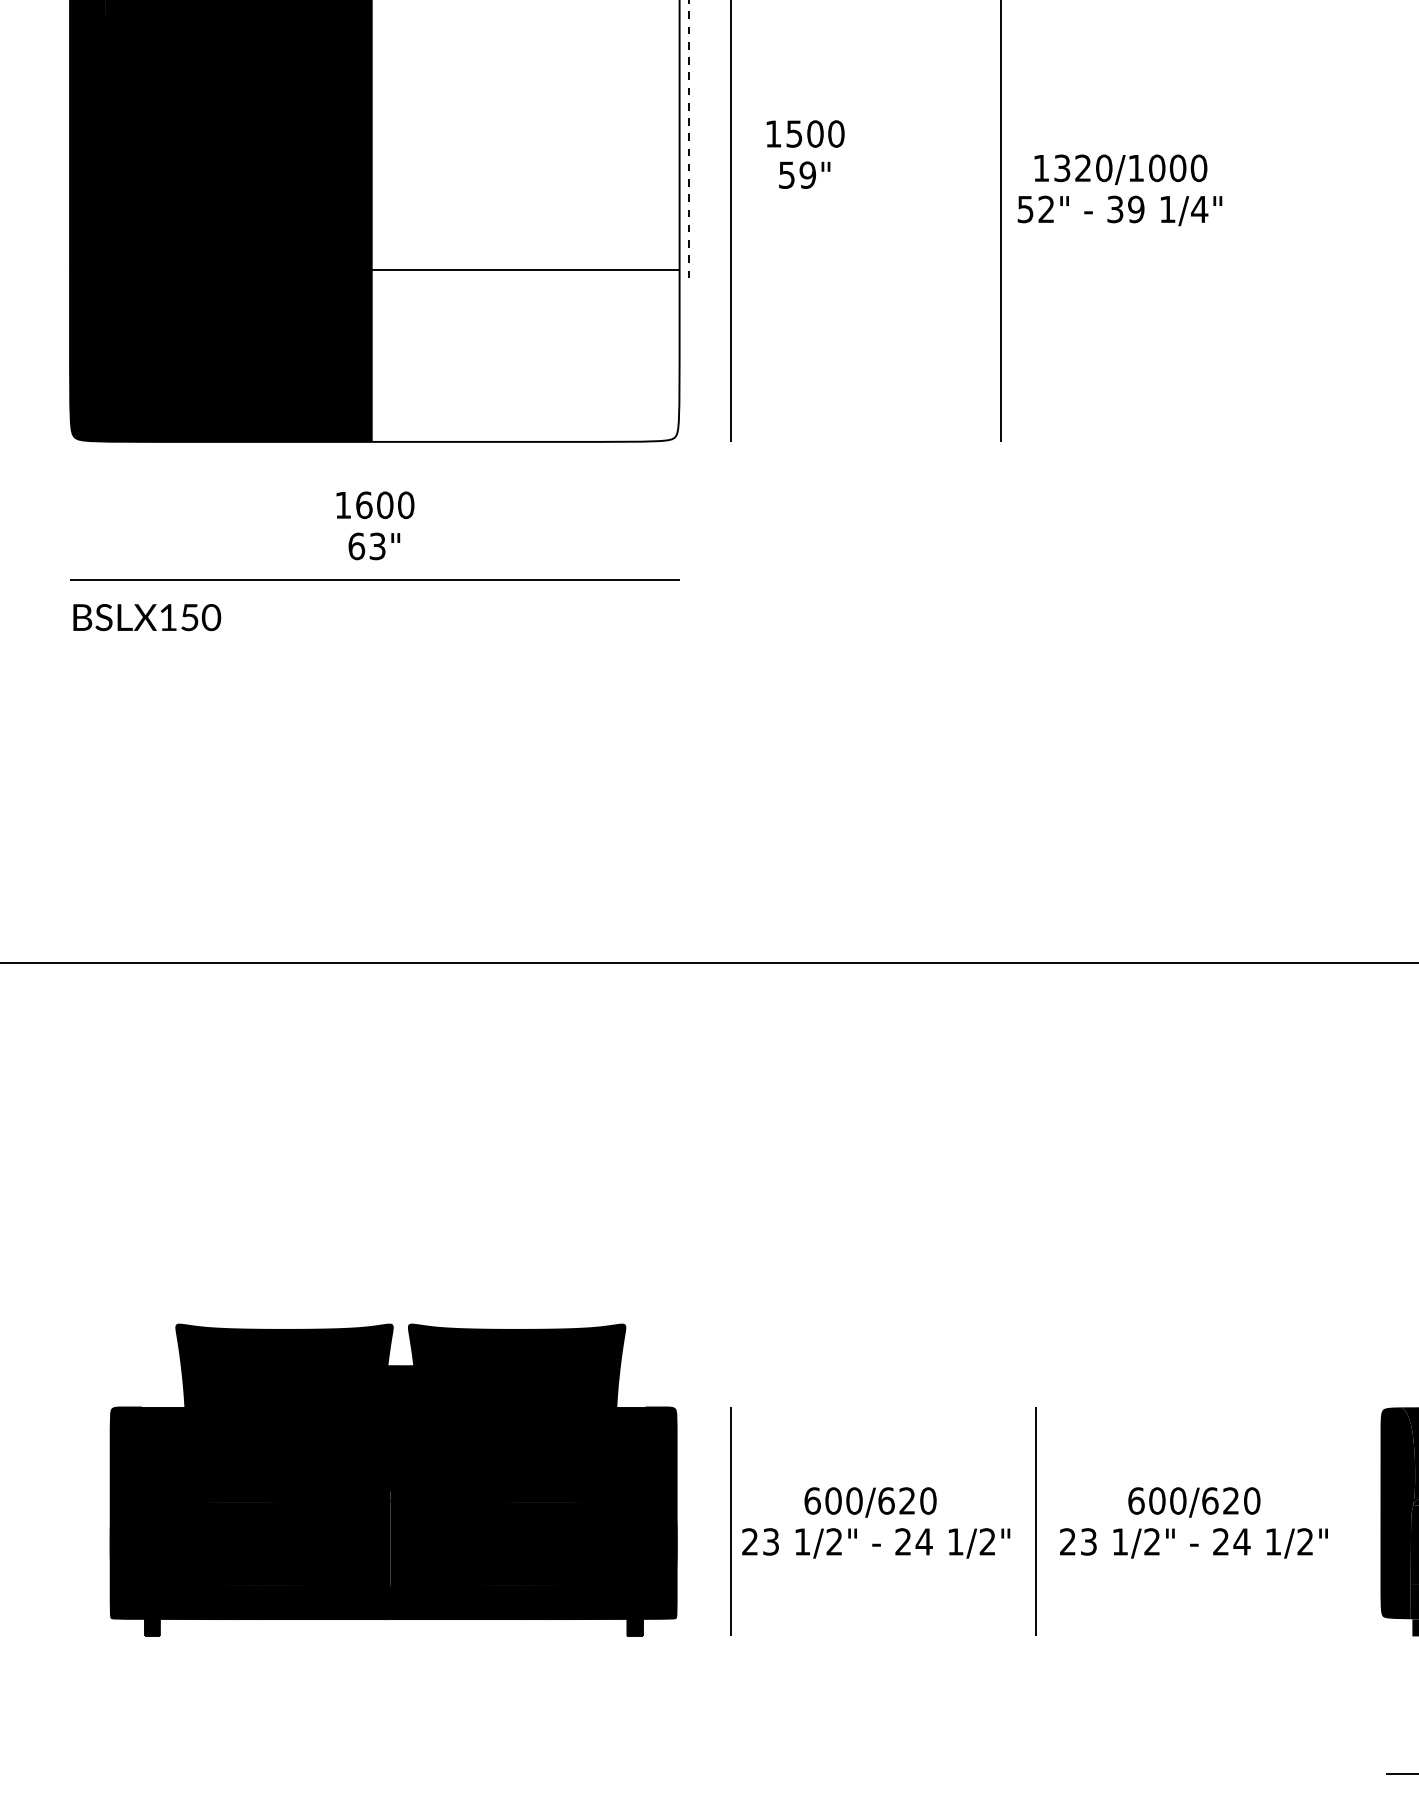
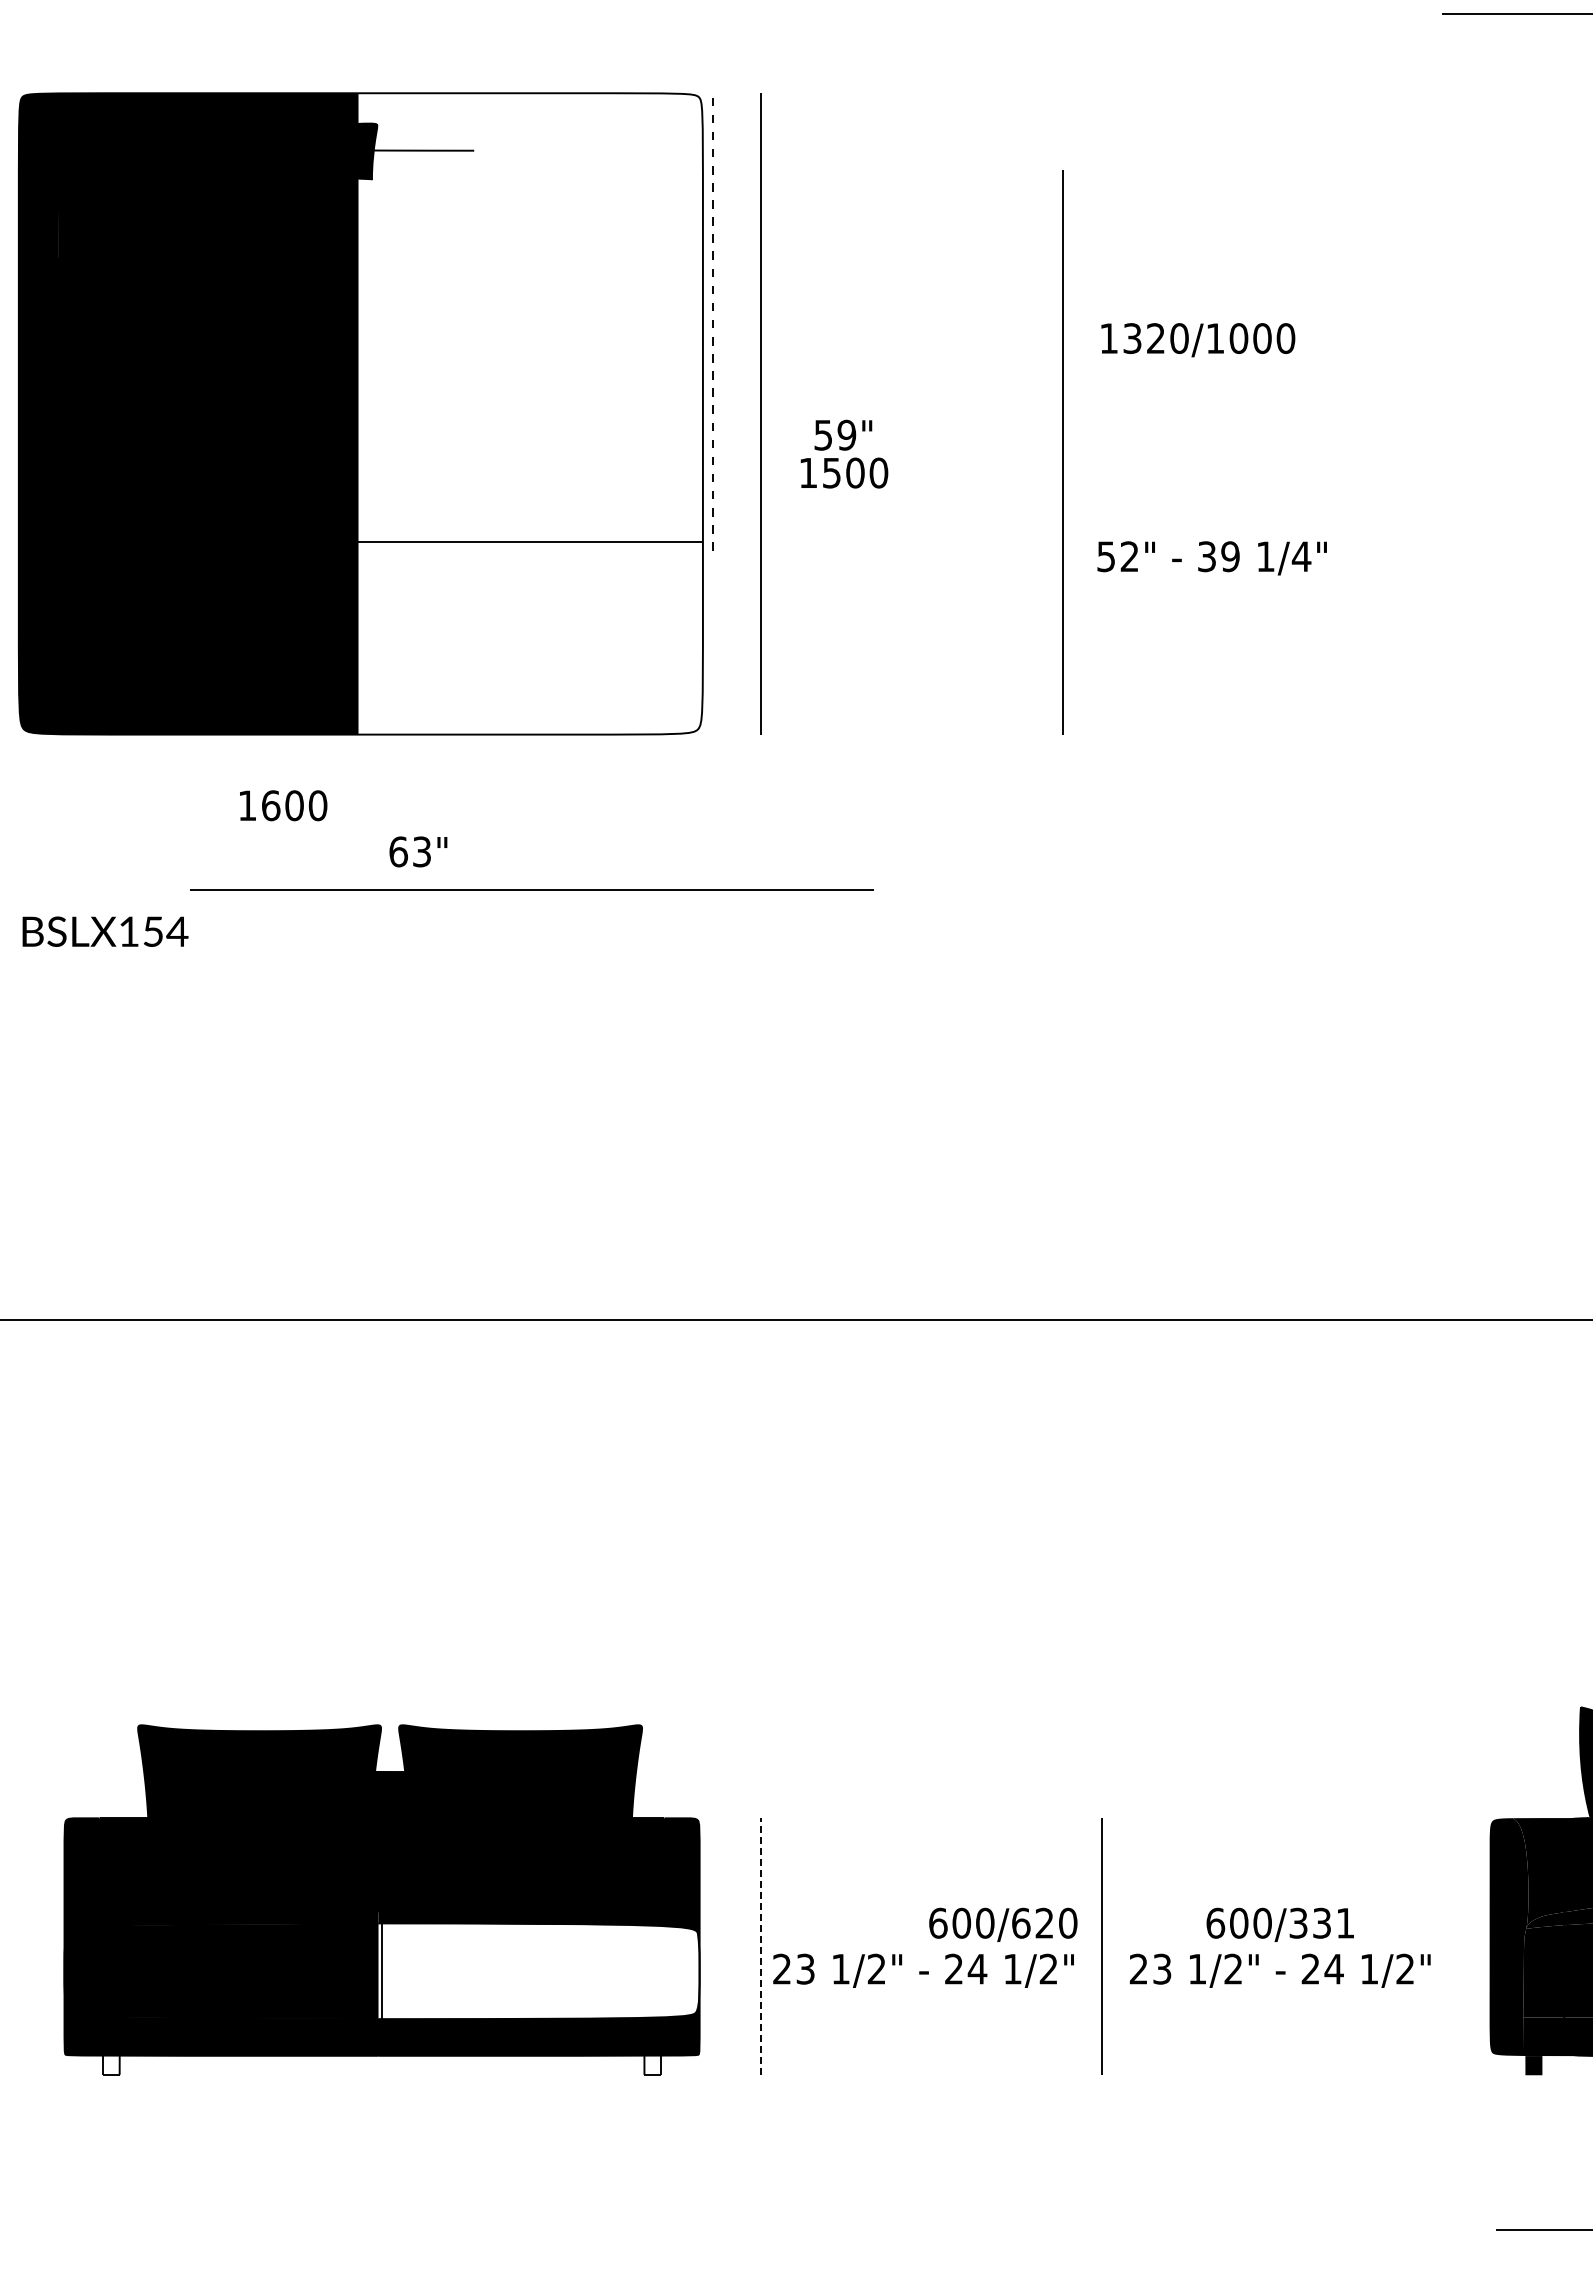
text: (805, 133) -> (844, 472), moved
text: (1121, 170) -> (1198, 340), moved
text: (1119, 211) -> (1211, 558), moved
text: (375, 505) -> (283, 805), moved
text: (374, 546) -> (418, 851), moved
line: (374, 579) -> (531, 889), moved
text: (211, 617) -> (177, 931), BSLX150 -> BSLX154
text: (1230, 1500) -> (1321, 1922), 600/620 -> 600/331
text: (870, 1502) -> (1003, 1924), moved
line: (730, 1520) -> (760, 1945), solid -> dashed
fill: (533, 1543) -> (538, 1971), removed
fill: (151, 1626) -> (110, 2064), removed
fill: (634, 1626) -> (652, 2064), removed

